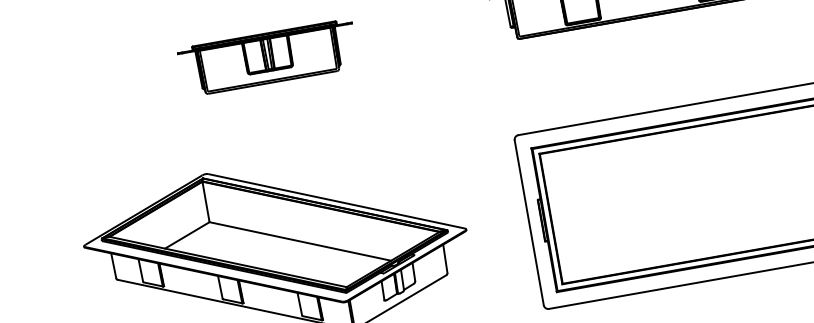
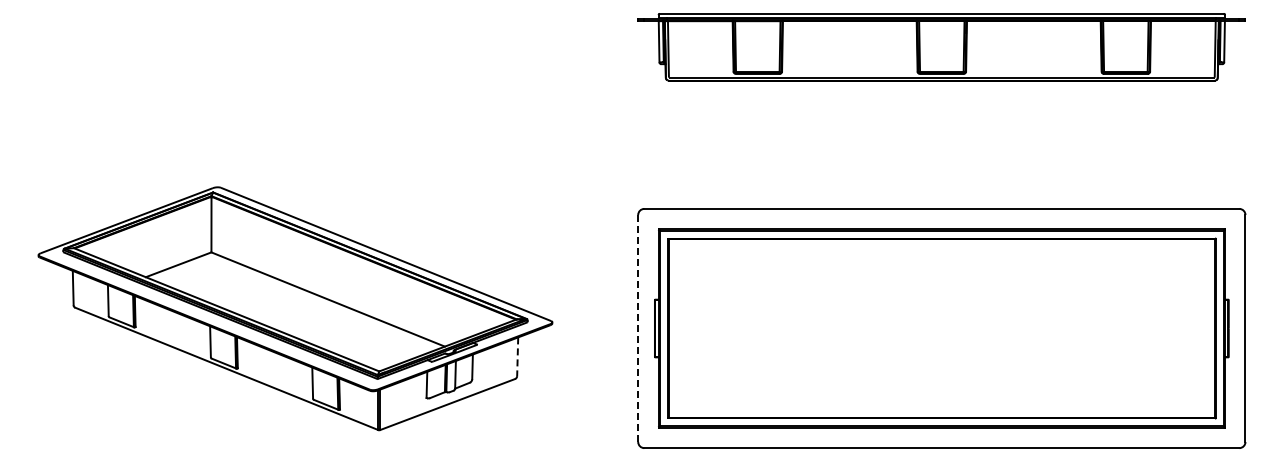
part: (268, 58) -> (328, 47), removed
line: (529, 222) -> (638, 328), solid -> dashed
line: (445, 259) -> (517, 357), solid -> dashed

